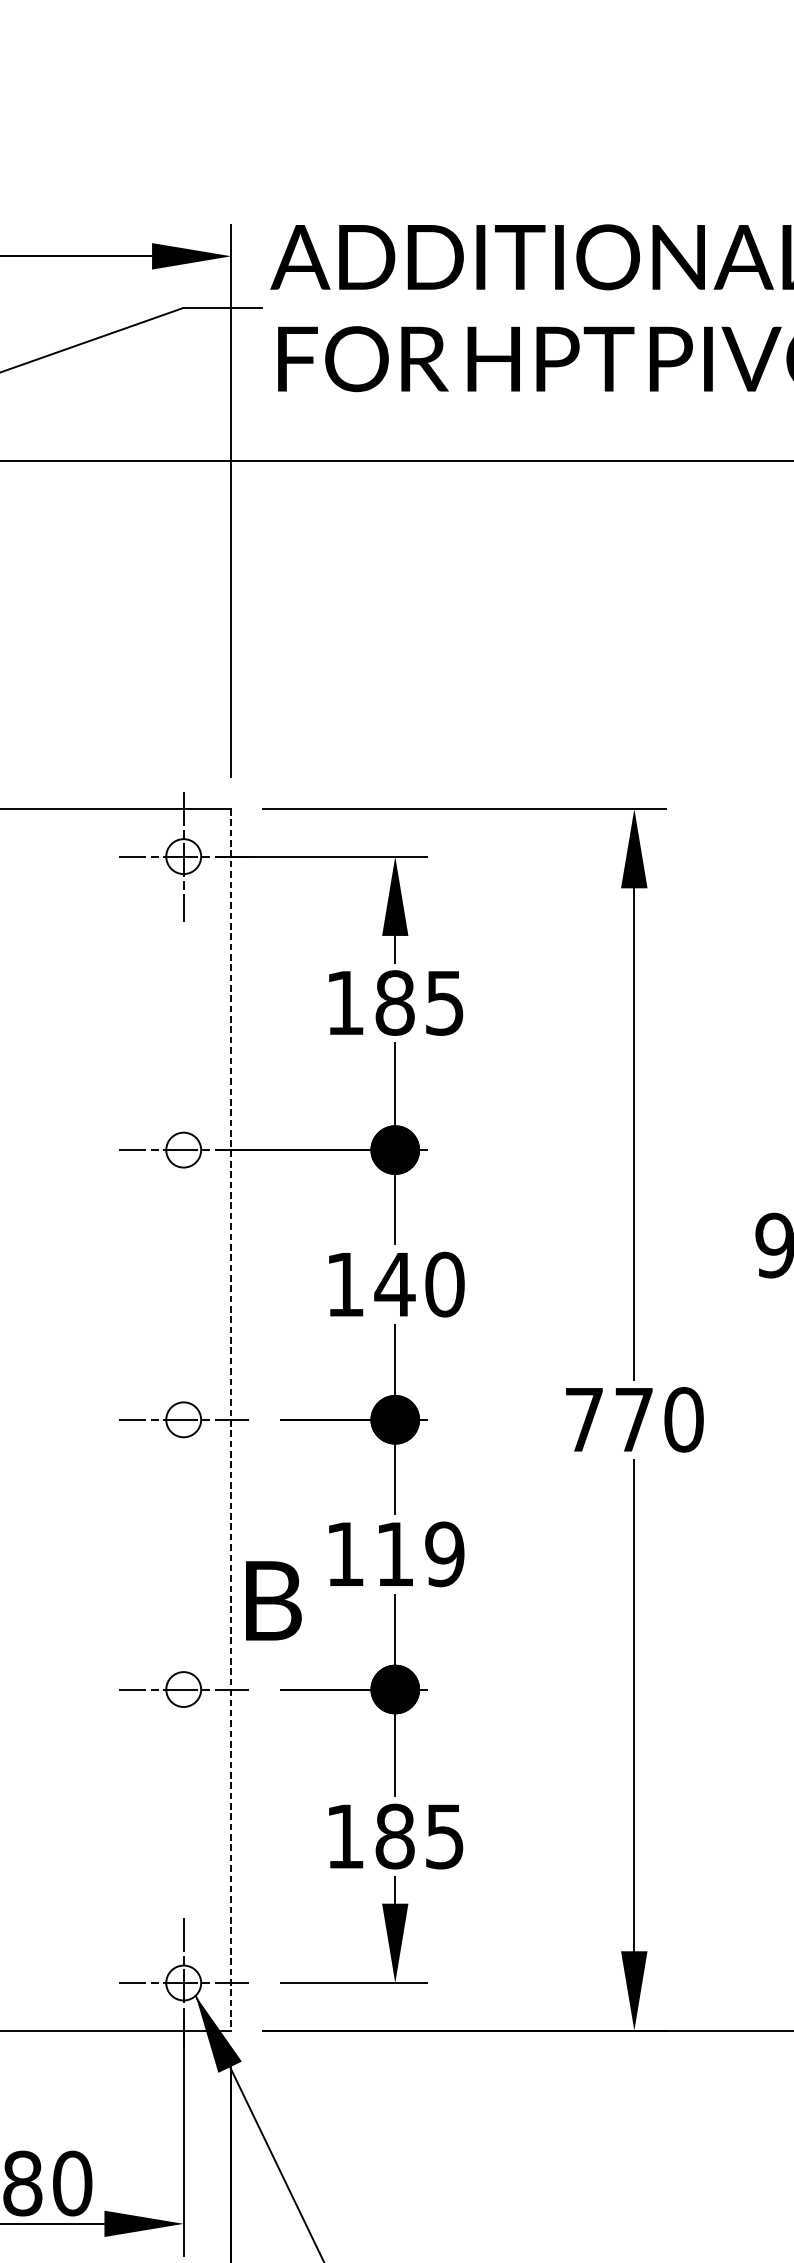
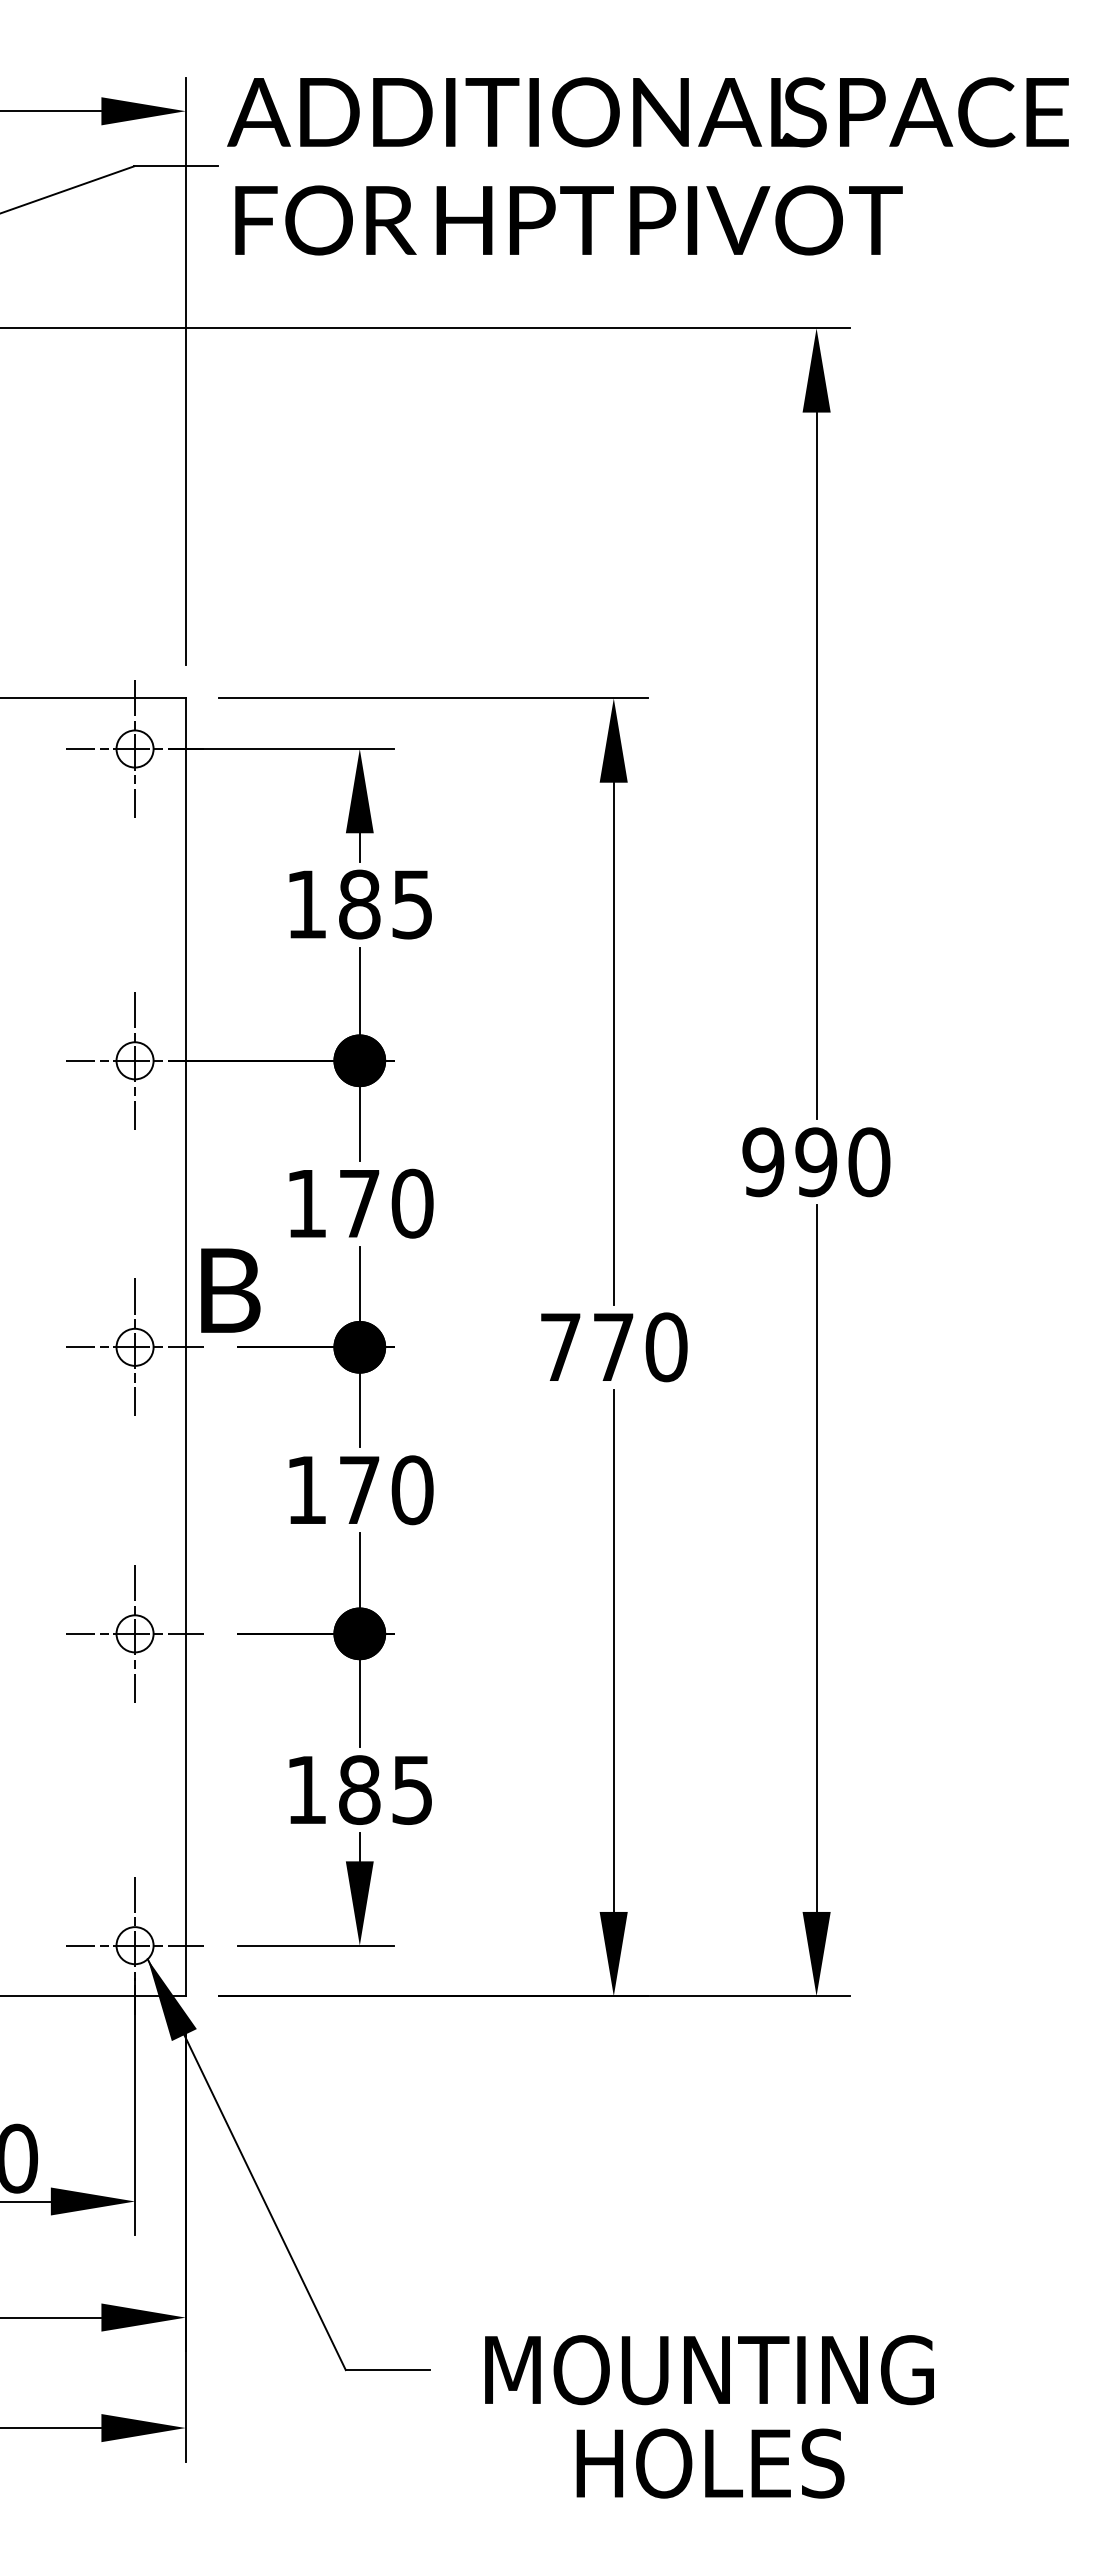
line: (184, 1149) -> (135, 1060), added
text: (394, 1284) -> (359, 1203), 140 -> 170
line: (184, 1419) -> (135, 1347), added
line: (231, 1419) -> (185, 1347), dashed -> solid
text: (420, 1554) -> (386, 1490), 119 -> 170
text: (273, 1600) -> (230, 1290), moved
line: (184, 1689) -> (135, 1633), added

